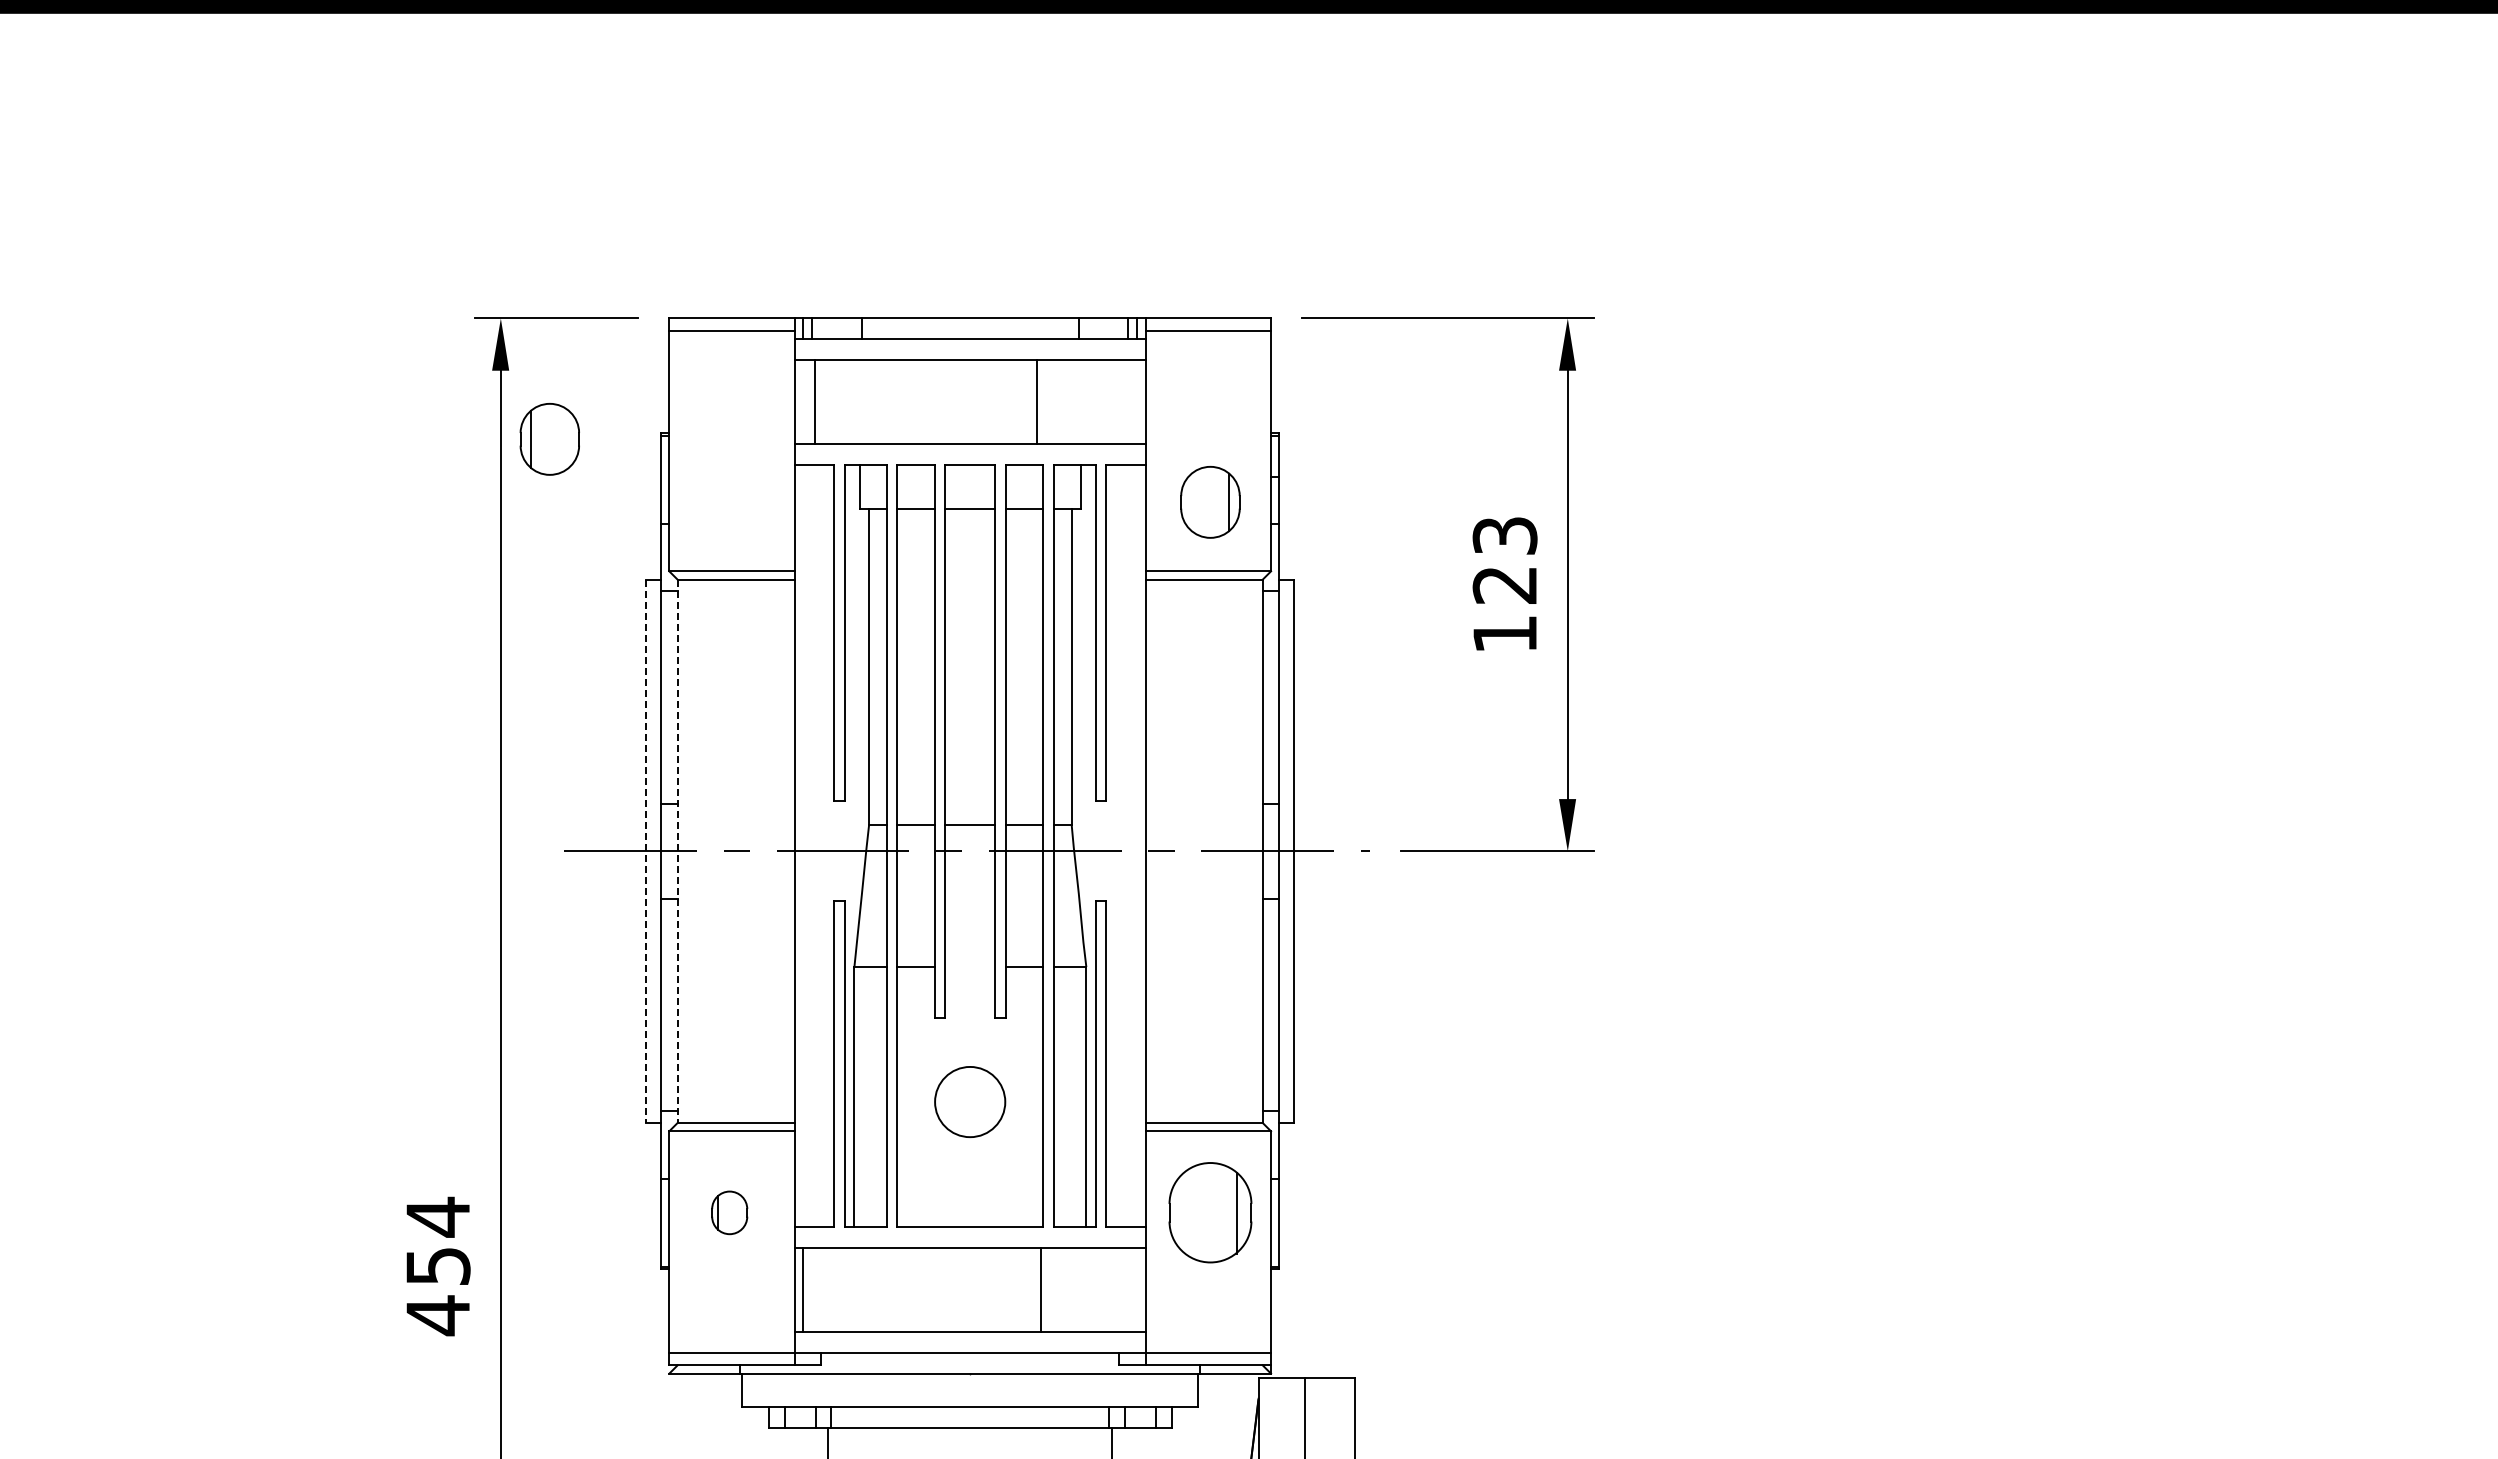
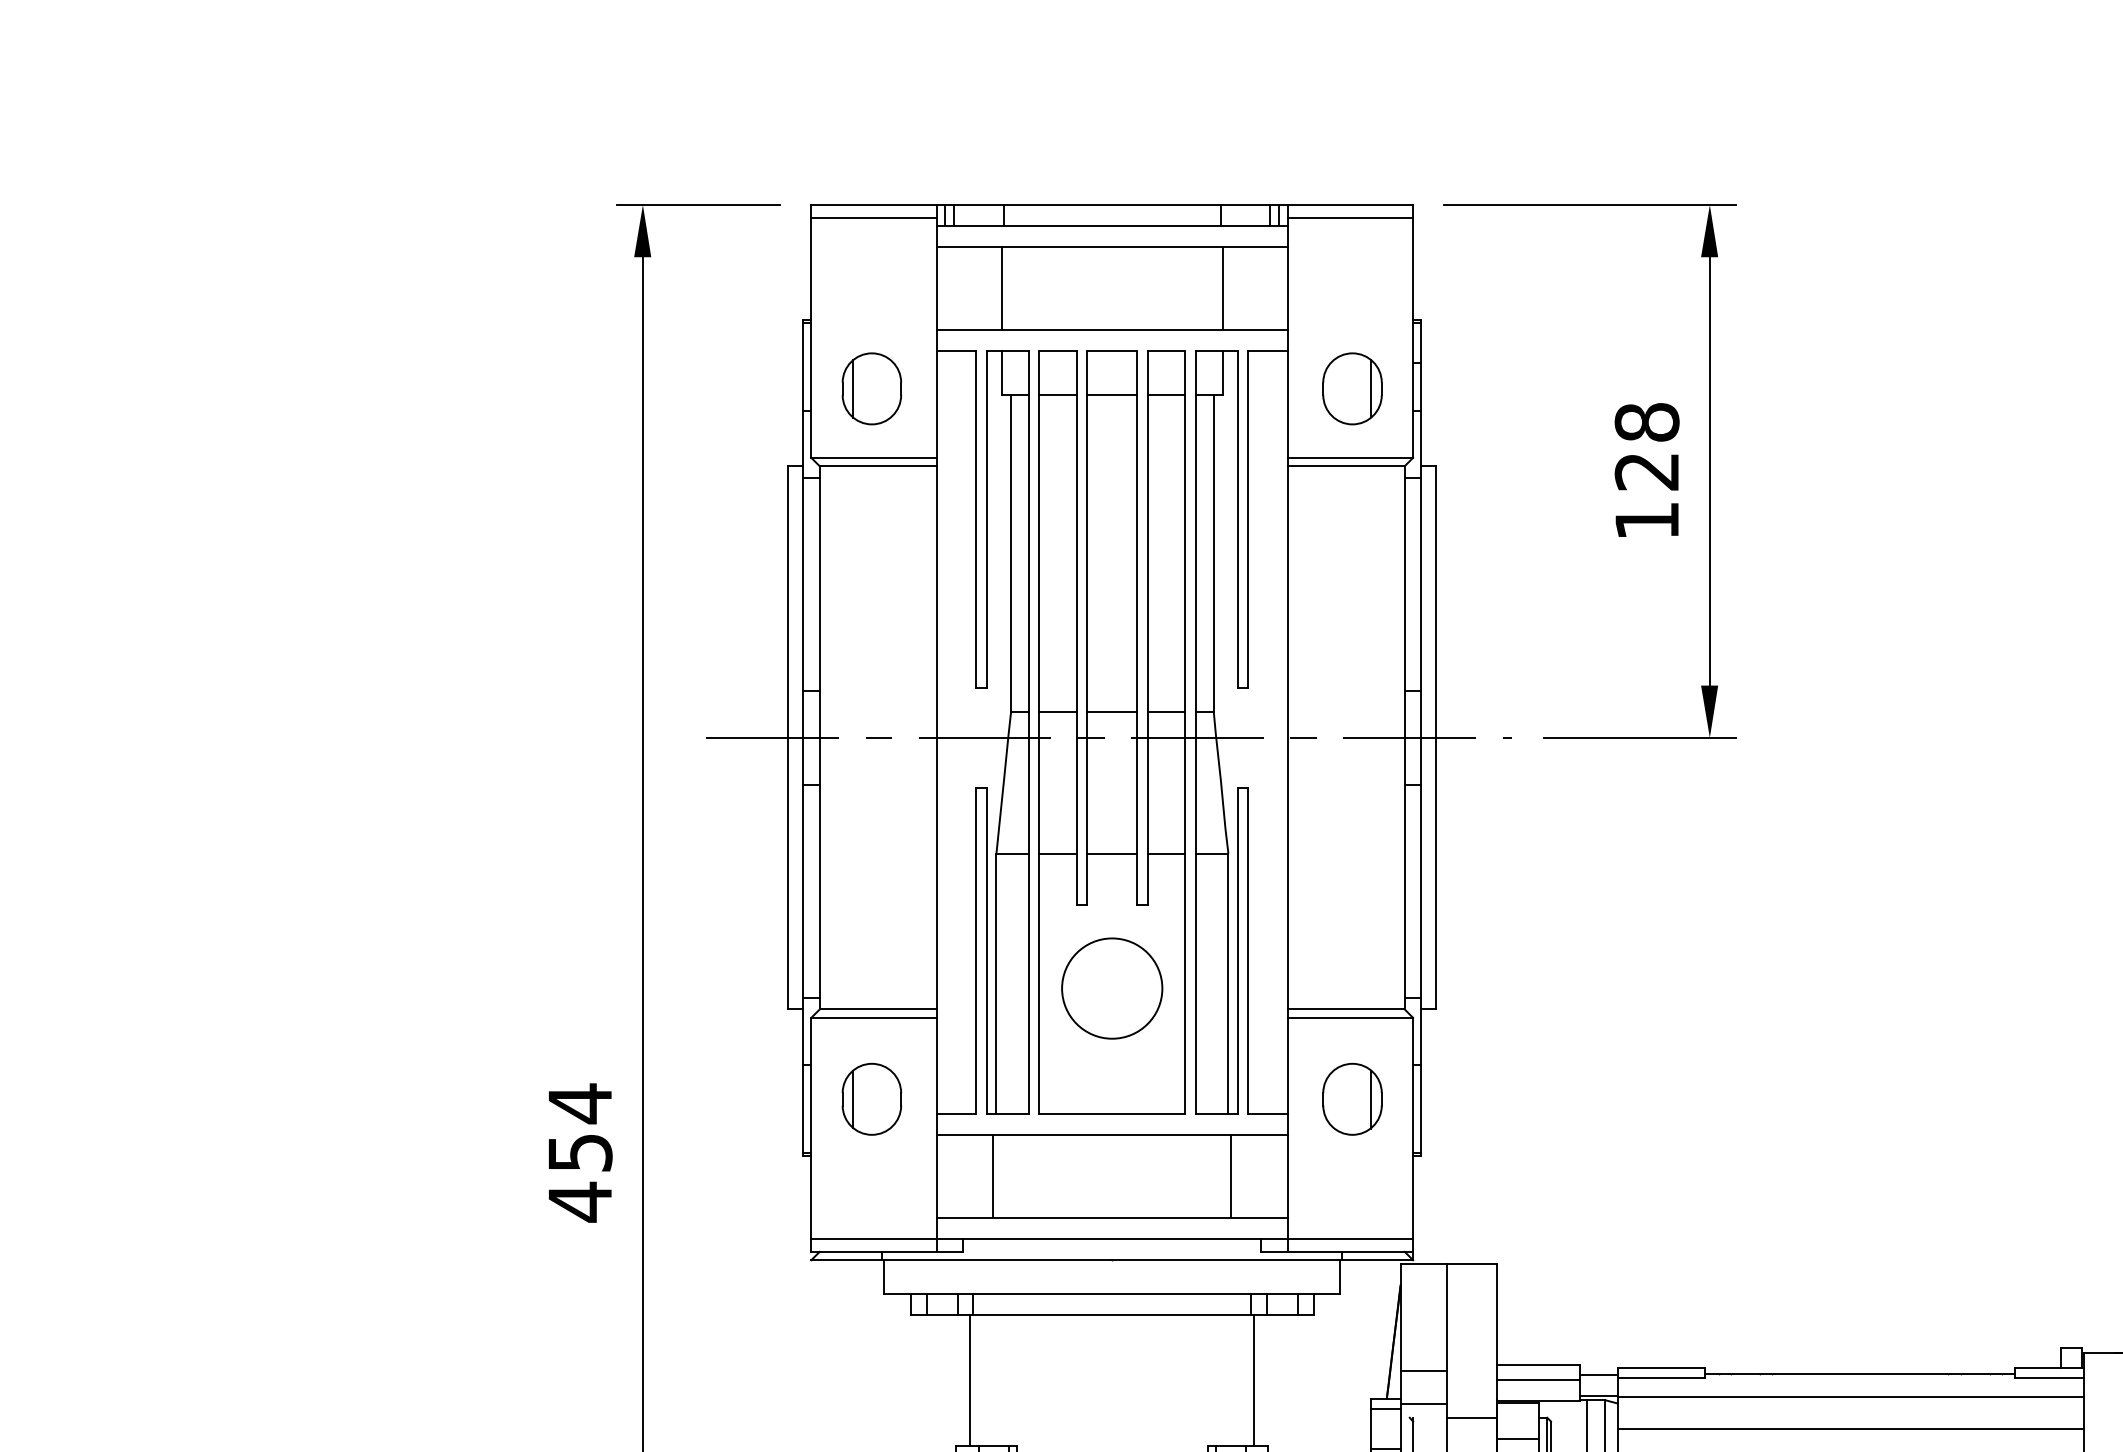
line: (814, 401) -> (1001, 288), moved
line: (1036, 401) -> (1222, 288), moved
part: (549, 439) -> (871, 389), moved
text: (1504, 535) -> (1646, 422), 123 -> 128
line: (646, 851) -> (788, 738), dashed -> solid
line: (677, 851) -> (819, 738), dashed -> solid
line: (970, 967) -> (1112, 854), added
circle: (970, 1101) -> (1112, 988), size x1.43
part: (729, 1212) -> (871, 1099), size x1.67
part: (1210, 1212) -> (1352, 1099), size x0.71
line: (803, 1289) -> (993, 1176), moved
line: (1041, 1289) -> (1231, 1176), moved

